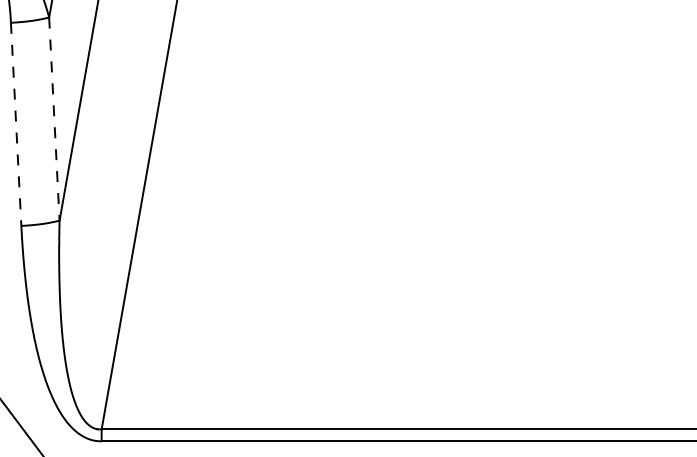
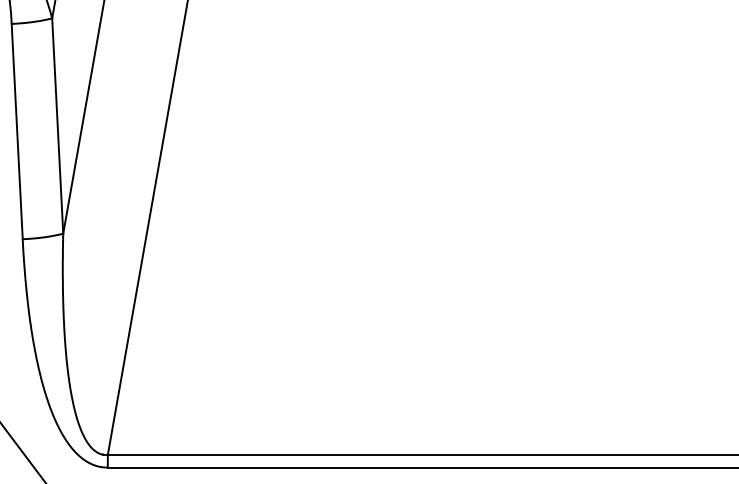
line: (54, 119) -> (57, 126), dashed -> solid
line: (16, 124) -> (17, 131), dashed -> solid

